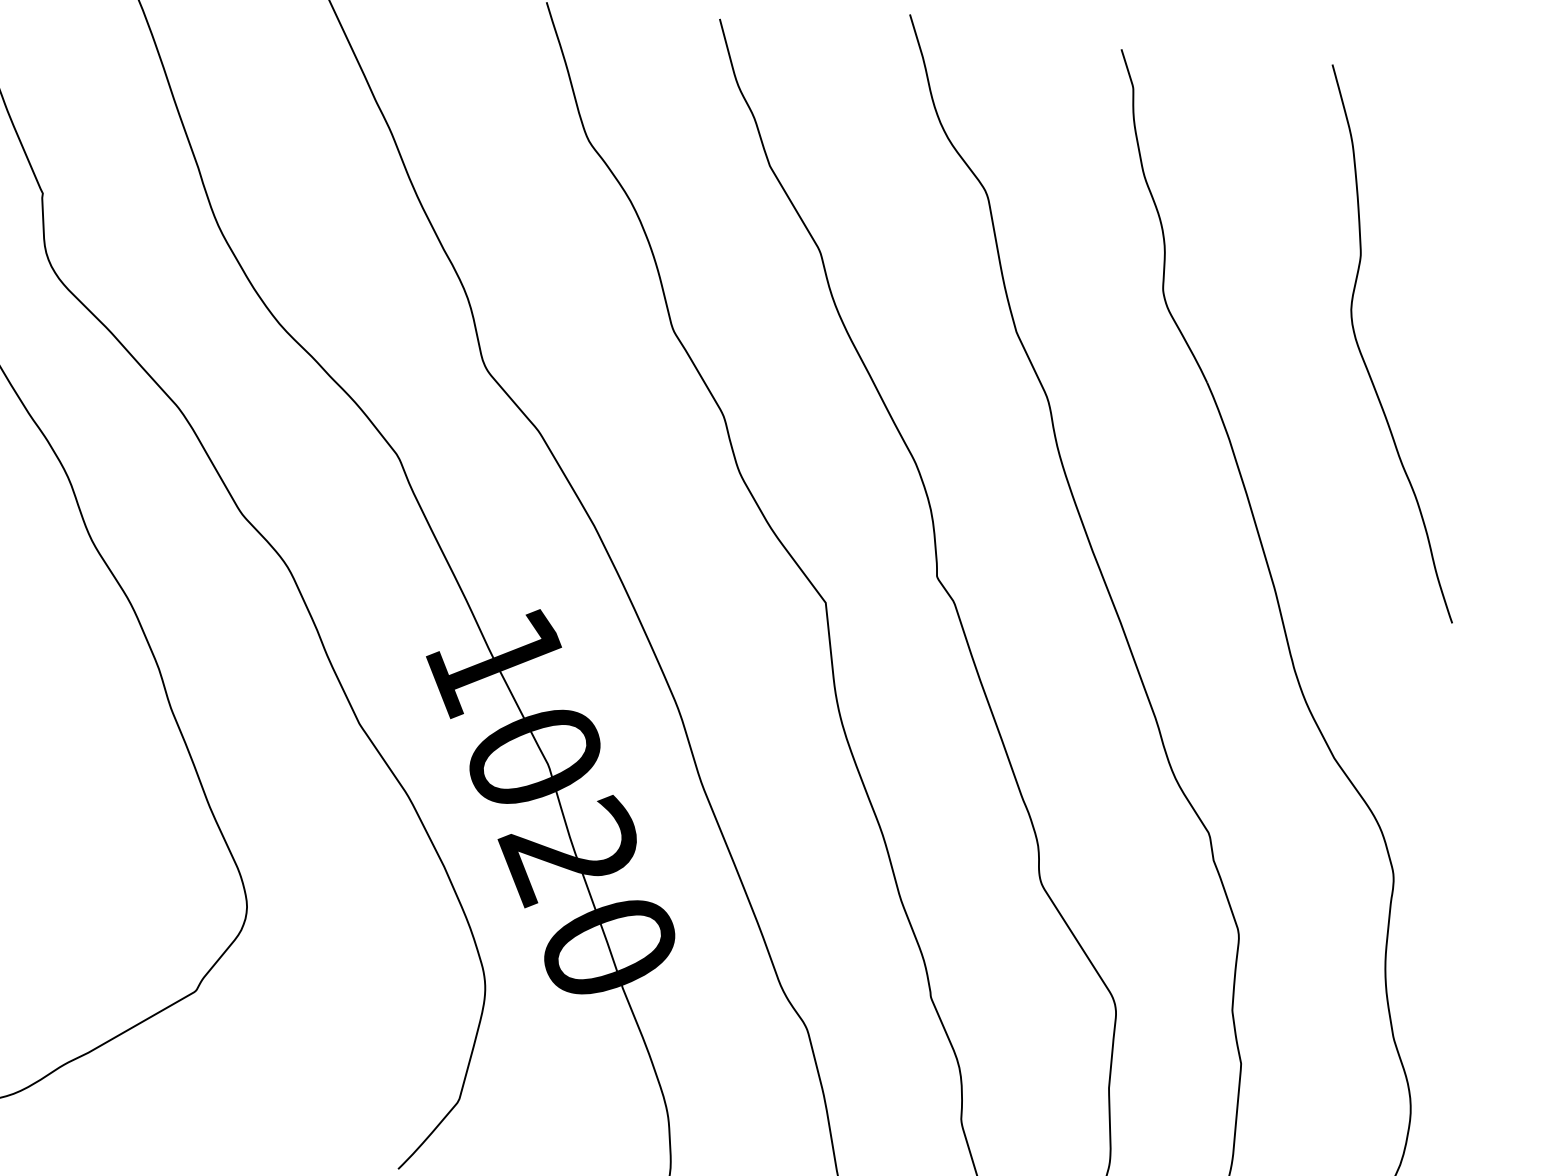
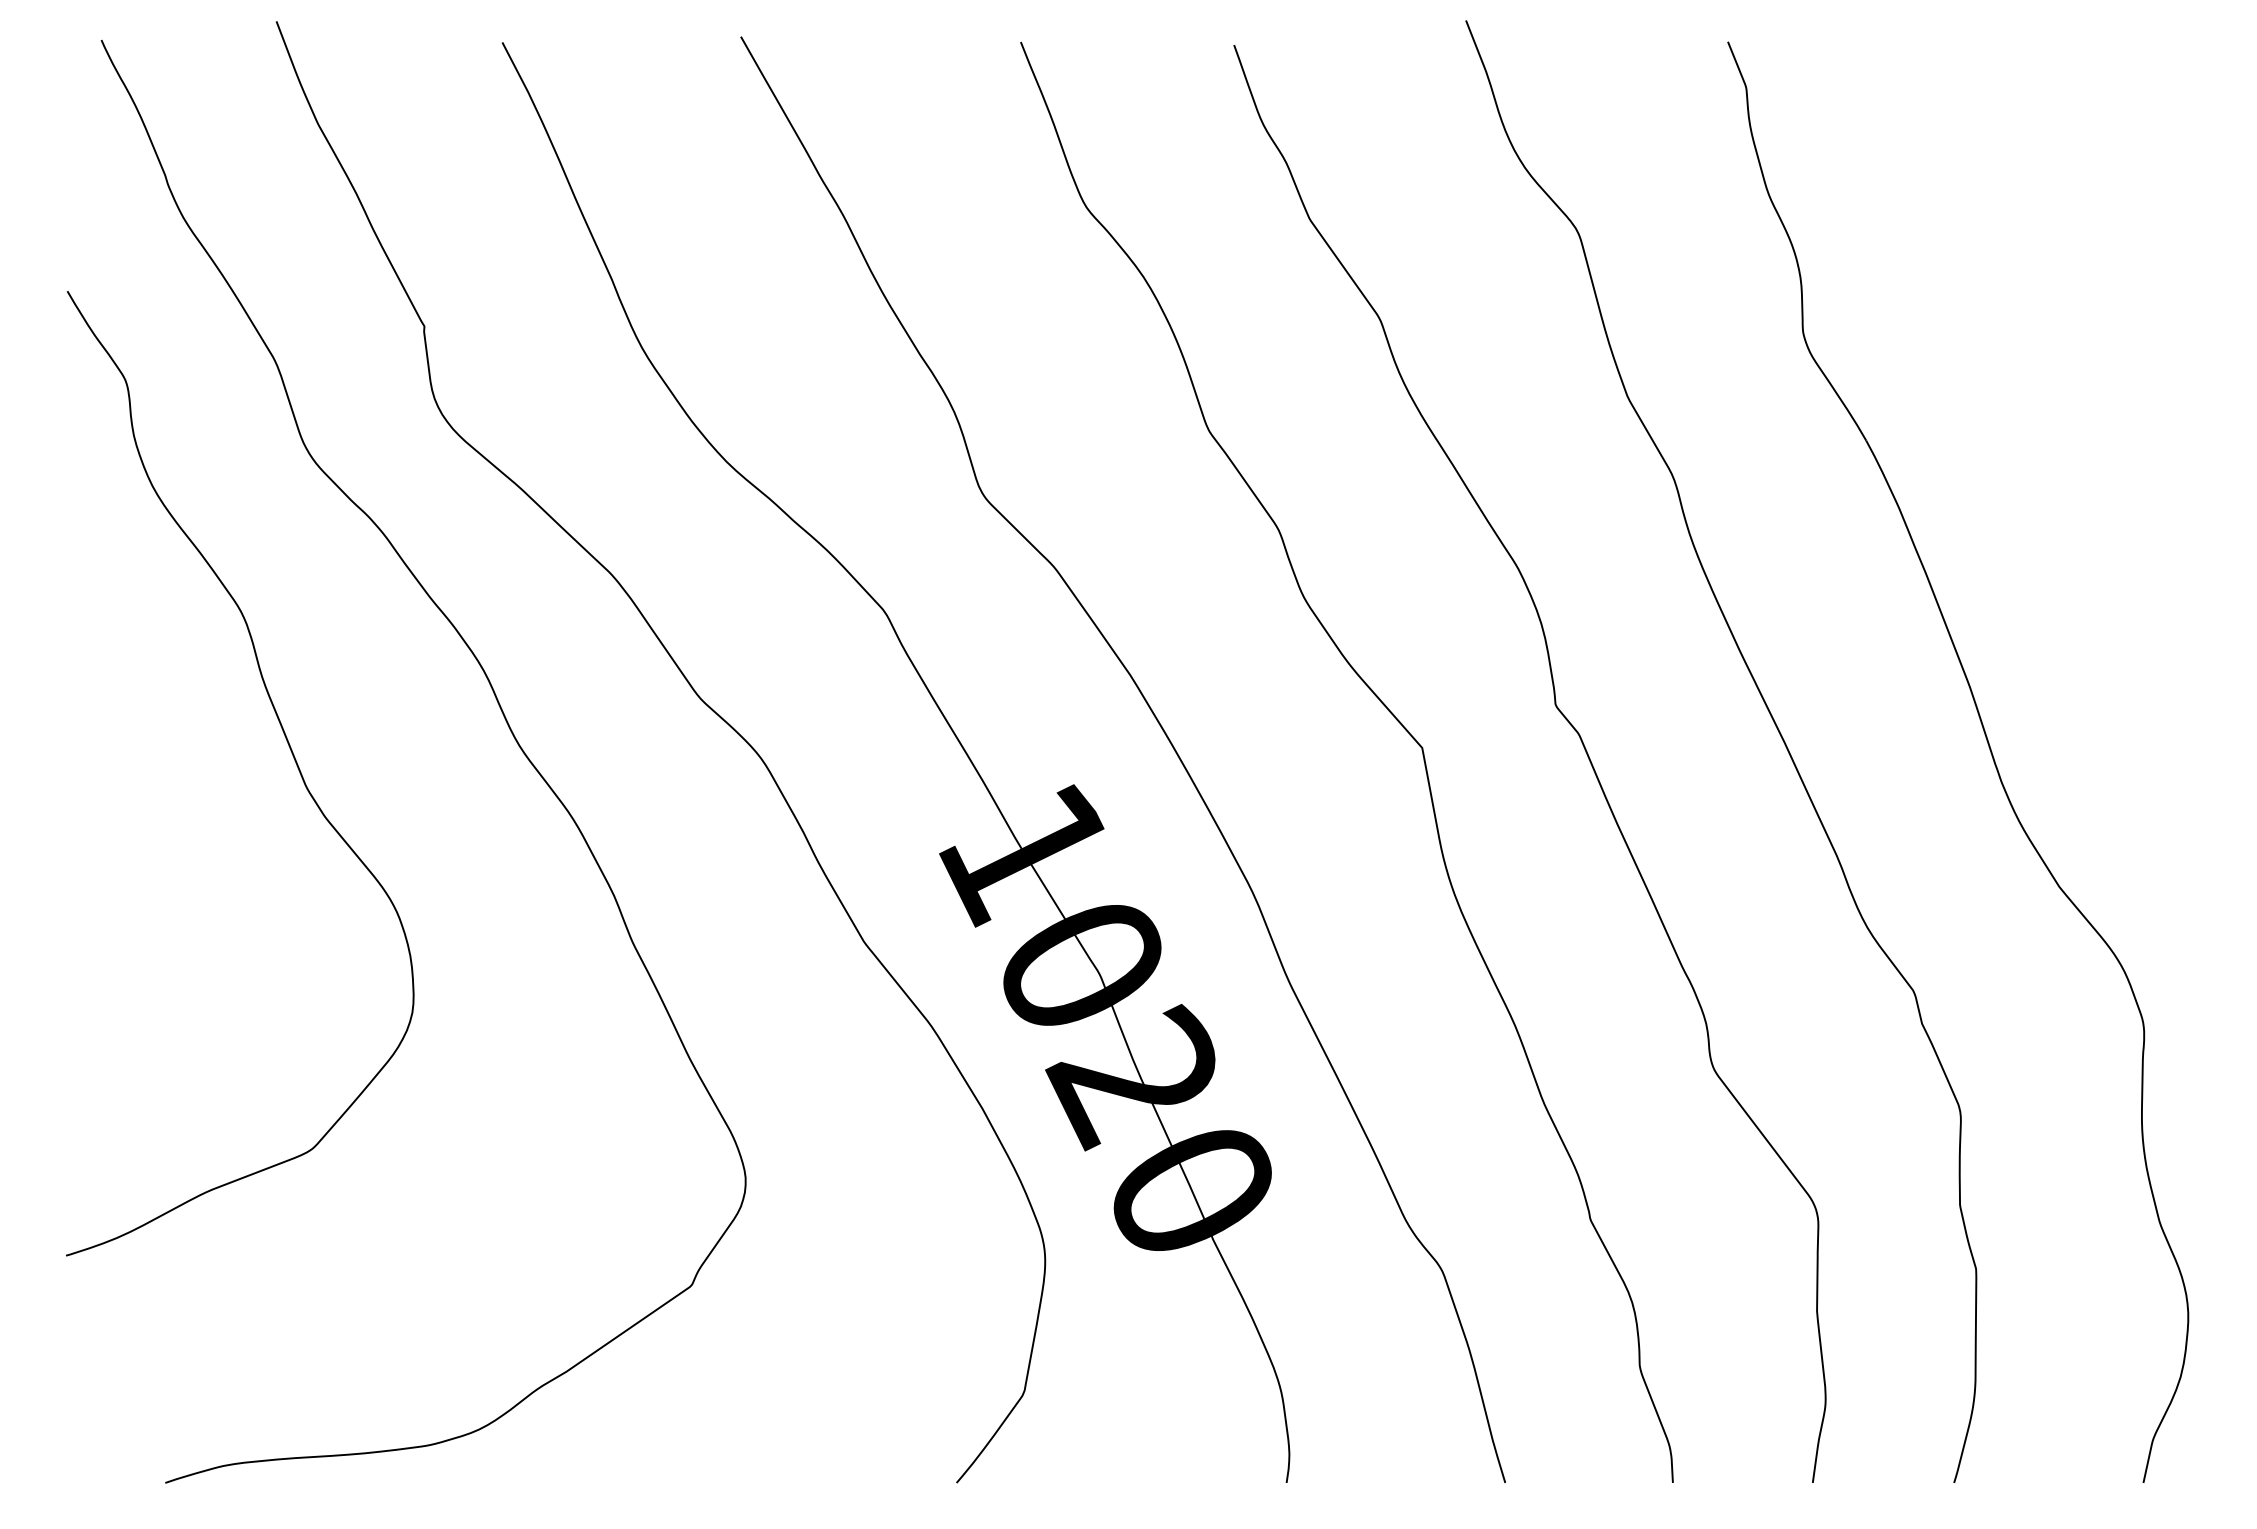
curve: (1361, 351) -> (2051, 387), removed

